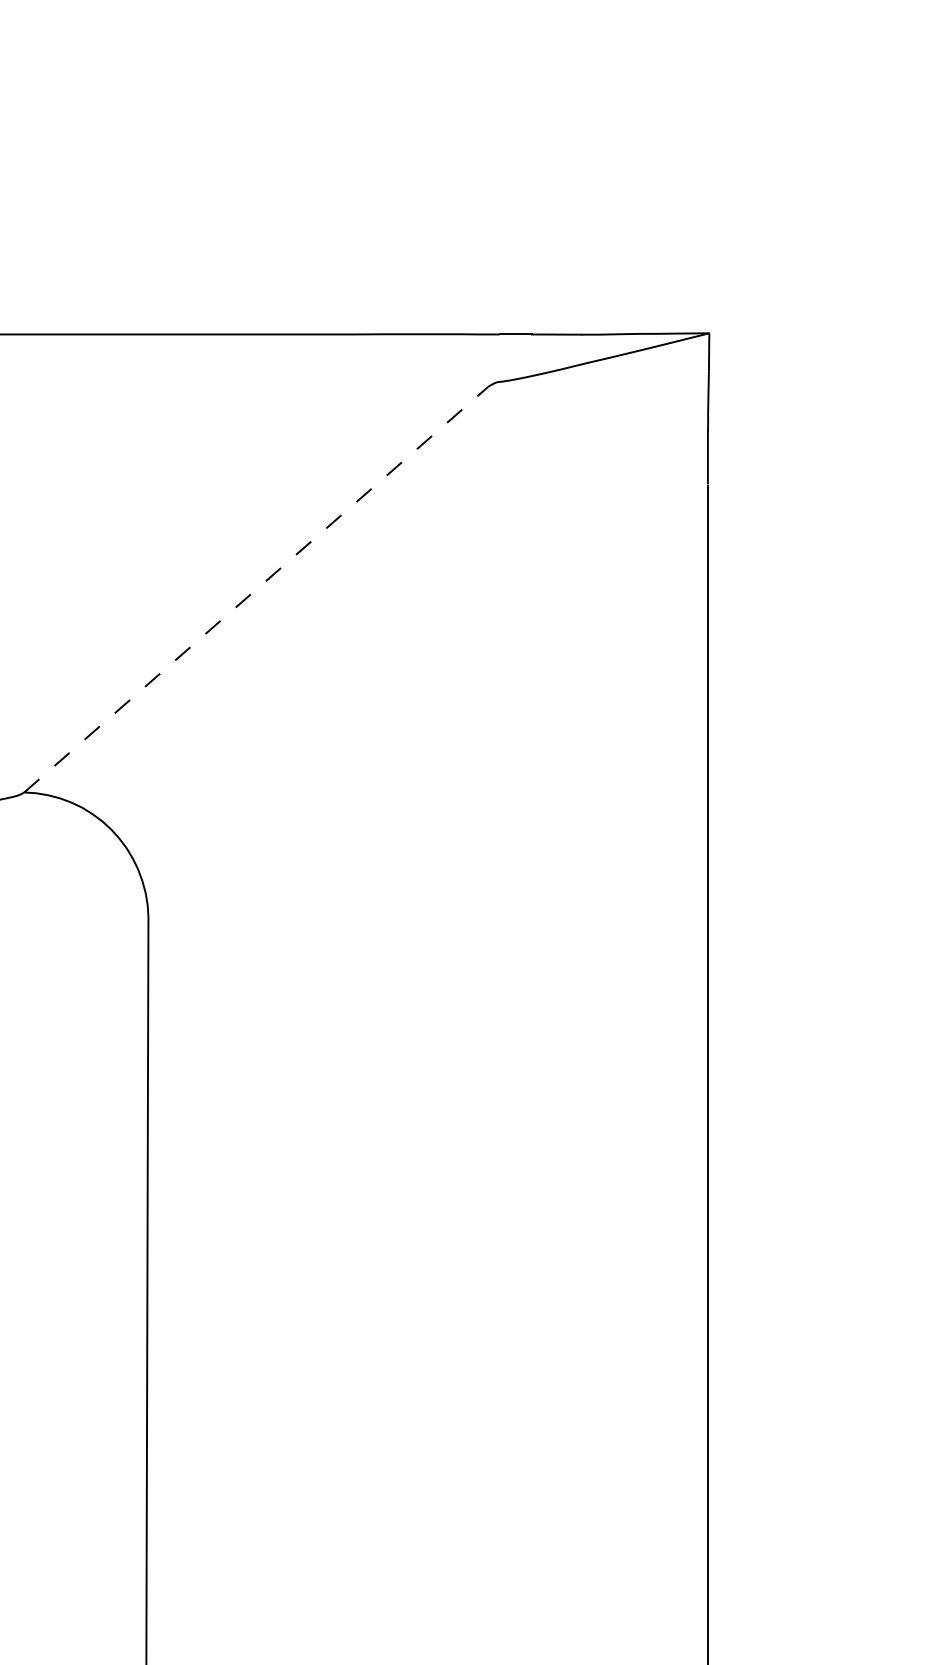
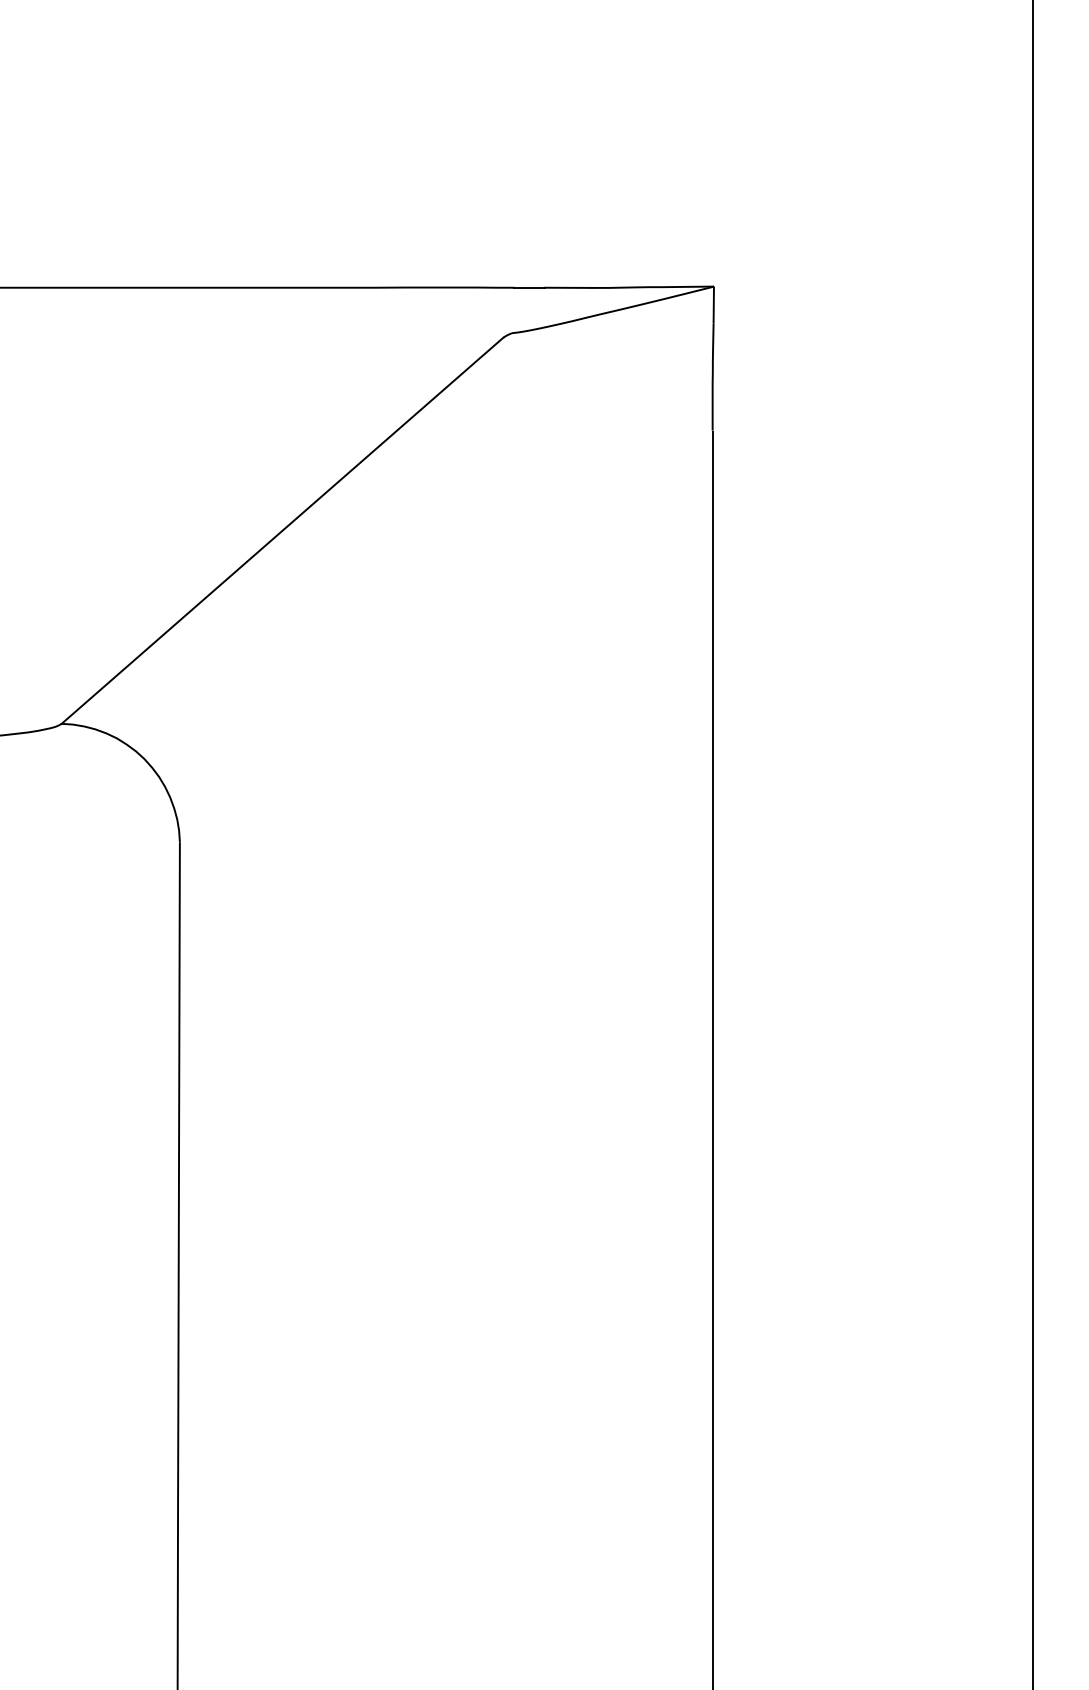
line: (256, 589) -> (282, 530), dashed -> solid

